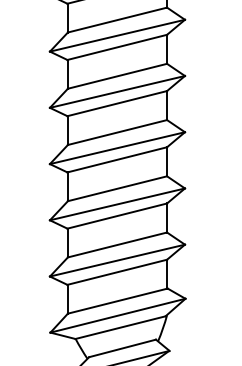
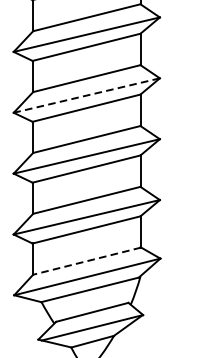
line: (116, 148) -> (85, 95), solid -> dashed
line: (117, 301) -> (86, 261), solid -> dashed

